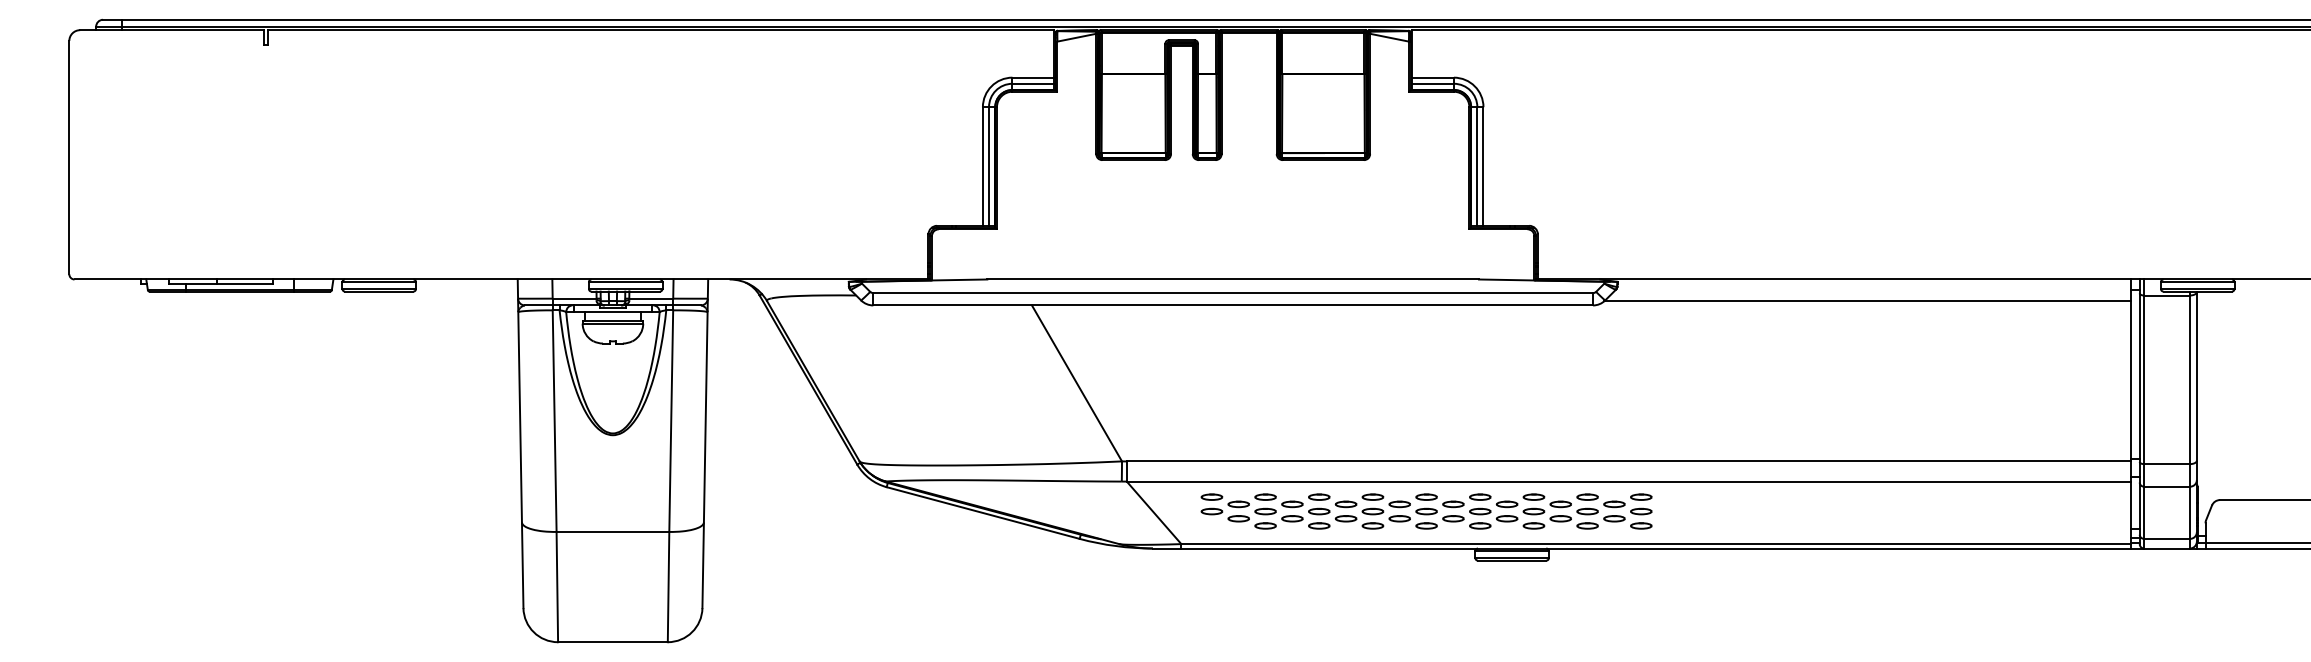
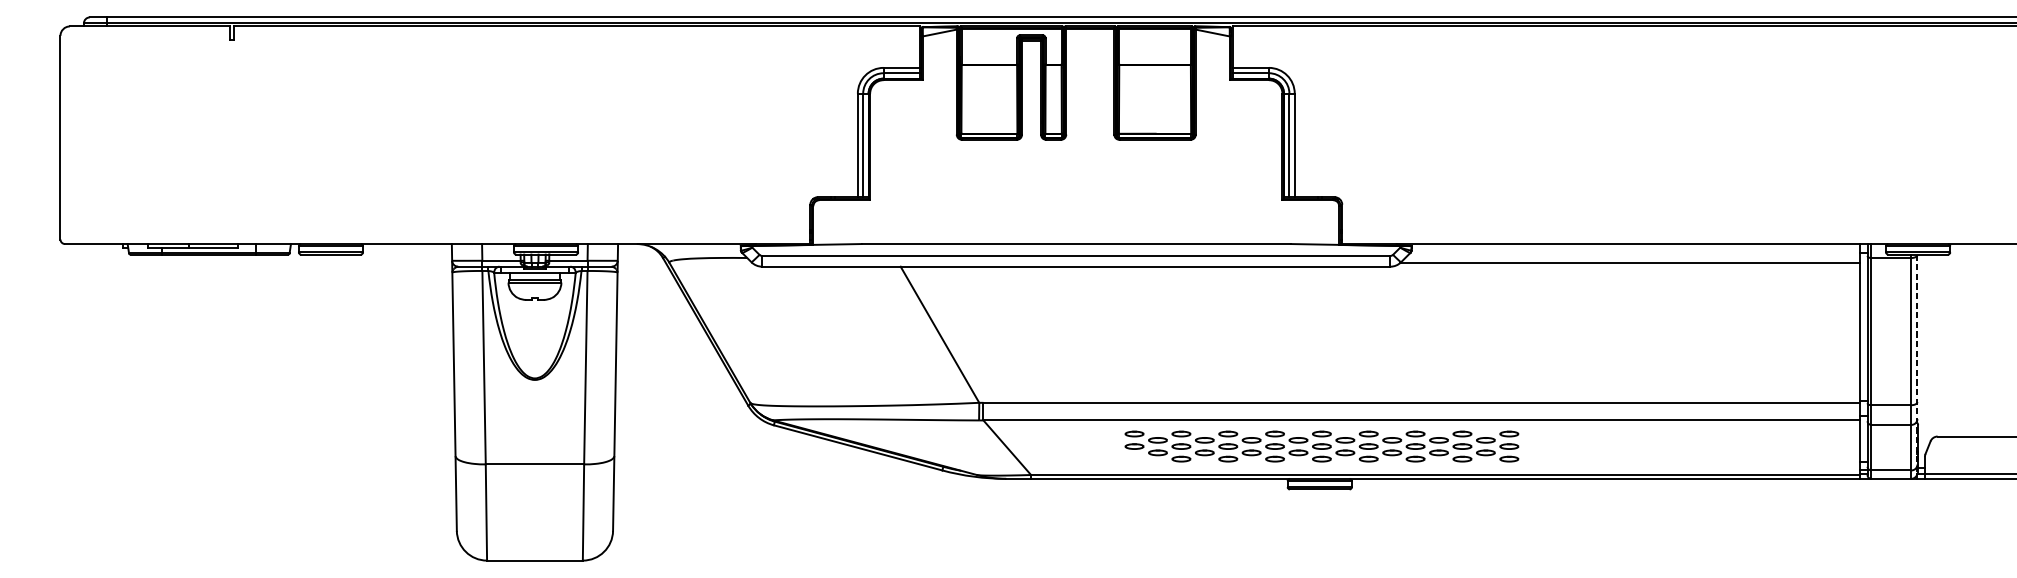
line: (2196, 416) -> (1917, 363), solid -> dashed
part: (1426, 511) -> (1321, 446), moved

